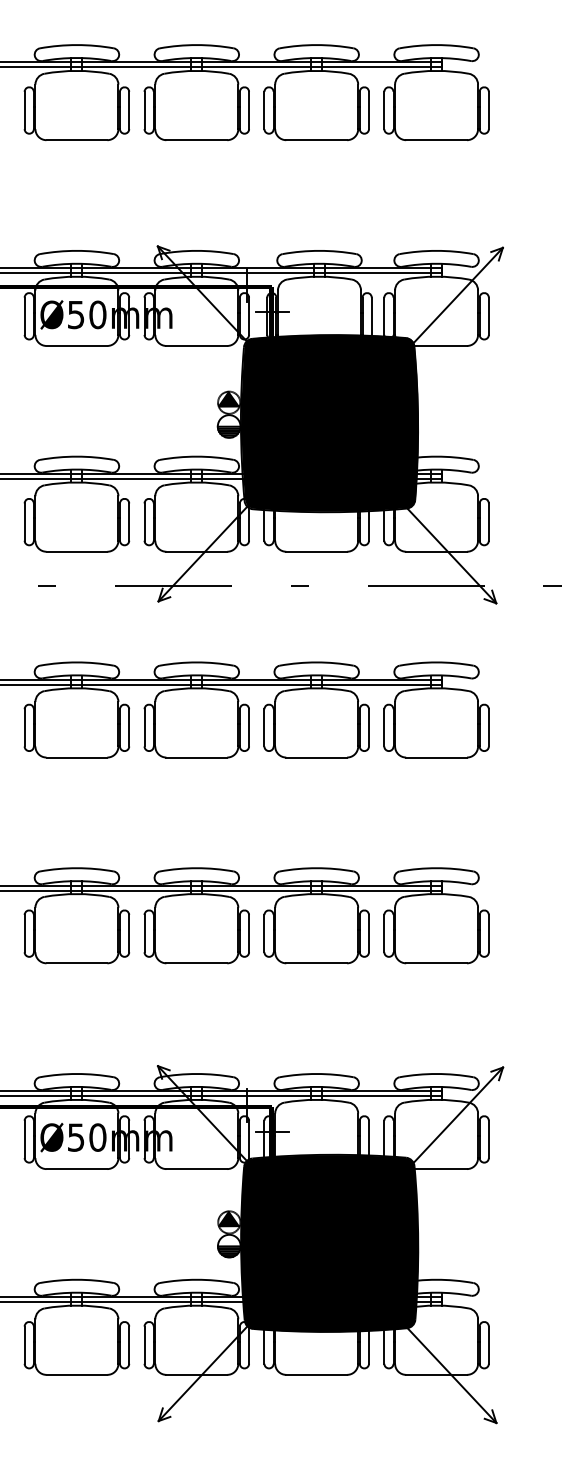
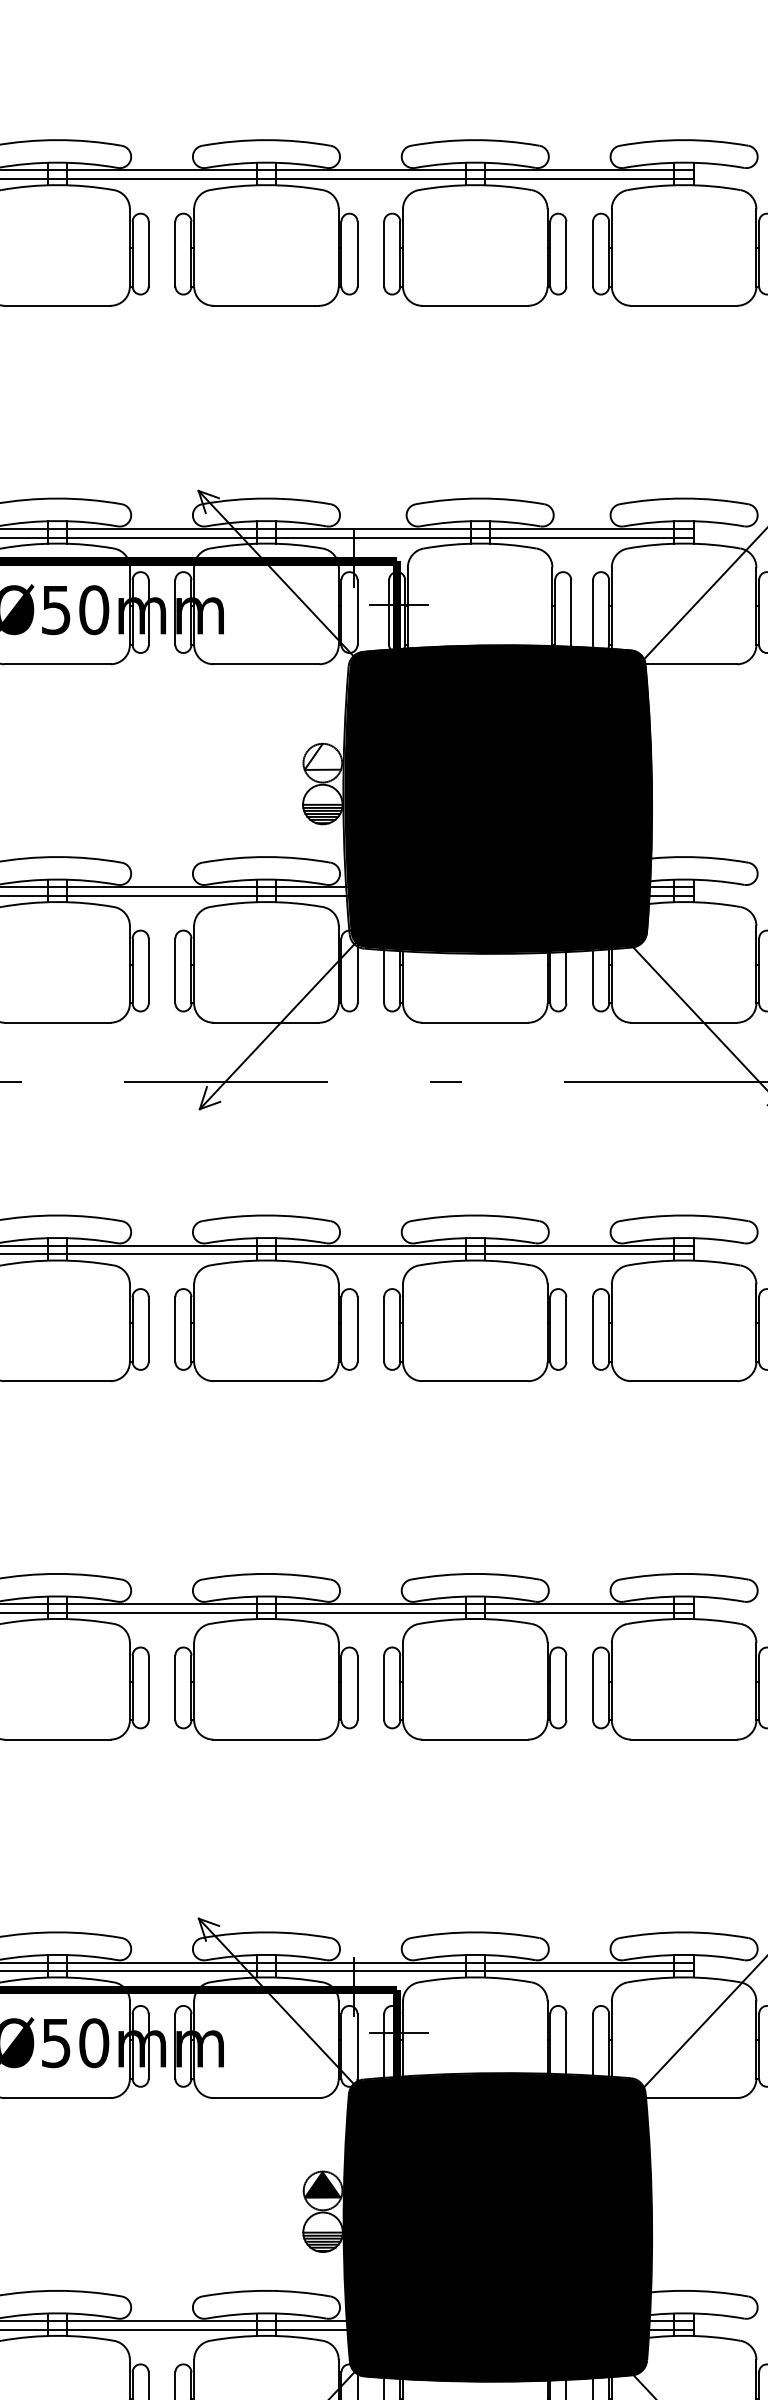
fill: (228, 398) -> (321, 755), removed

